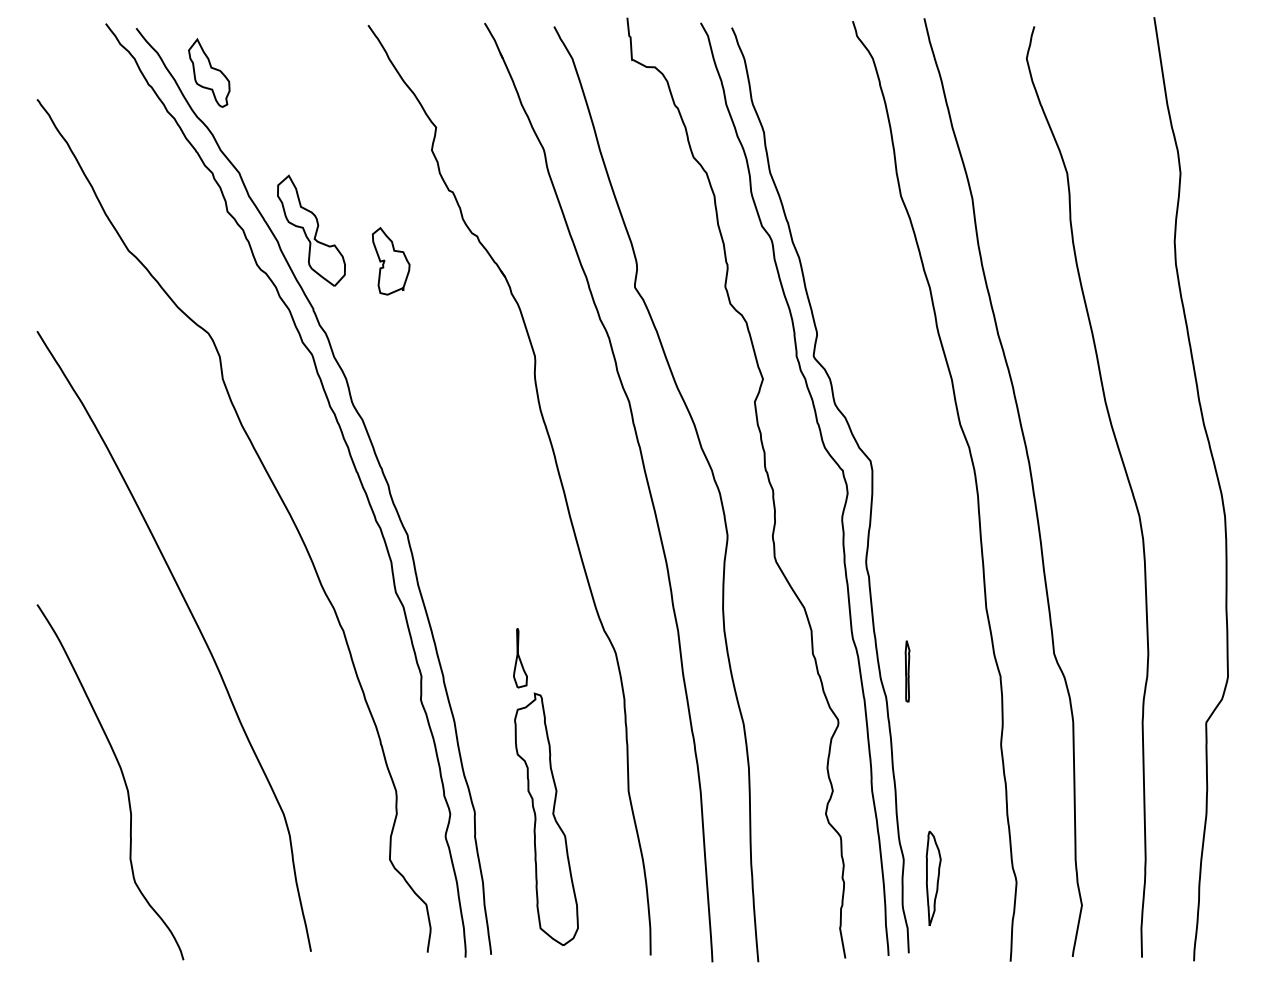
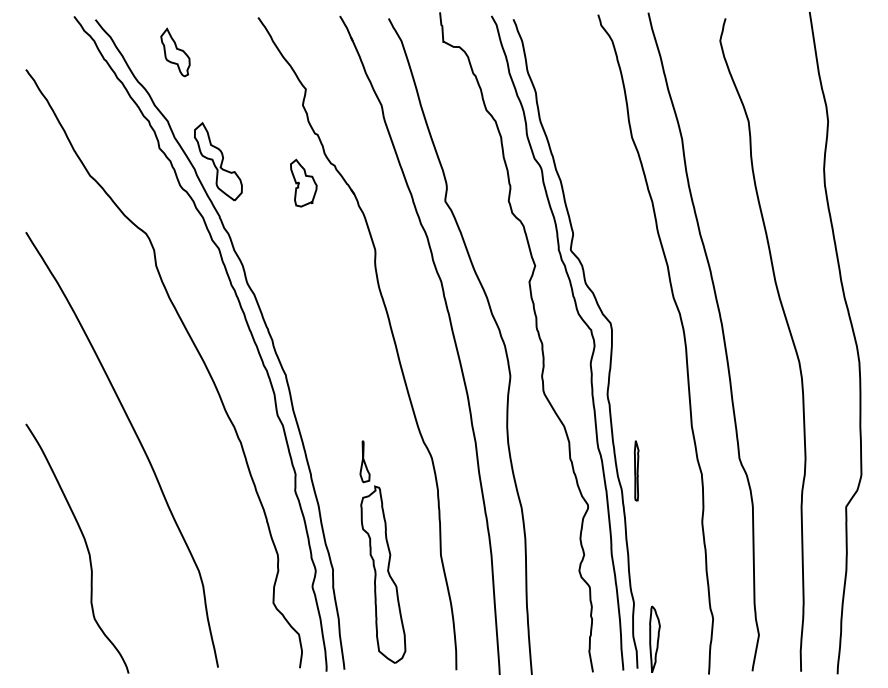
part: (209, 72) -> (175, 52), moved
part: (391, 261) -> (304, 183), moved
part: (907, 671) -> (636, 470), size x1.4
part: (933, 878) -> (654, 639), moved

